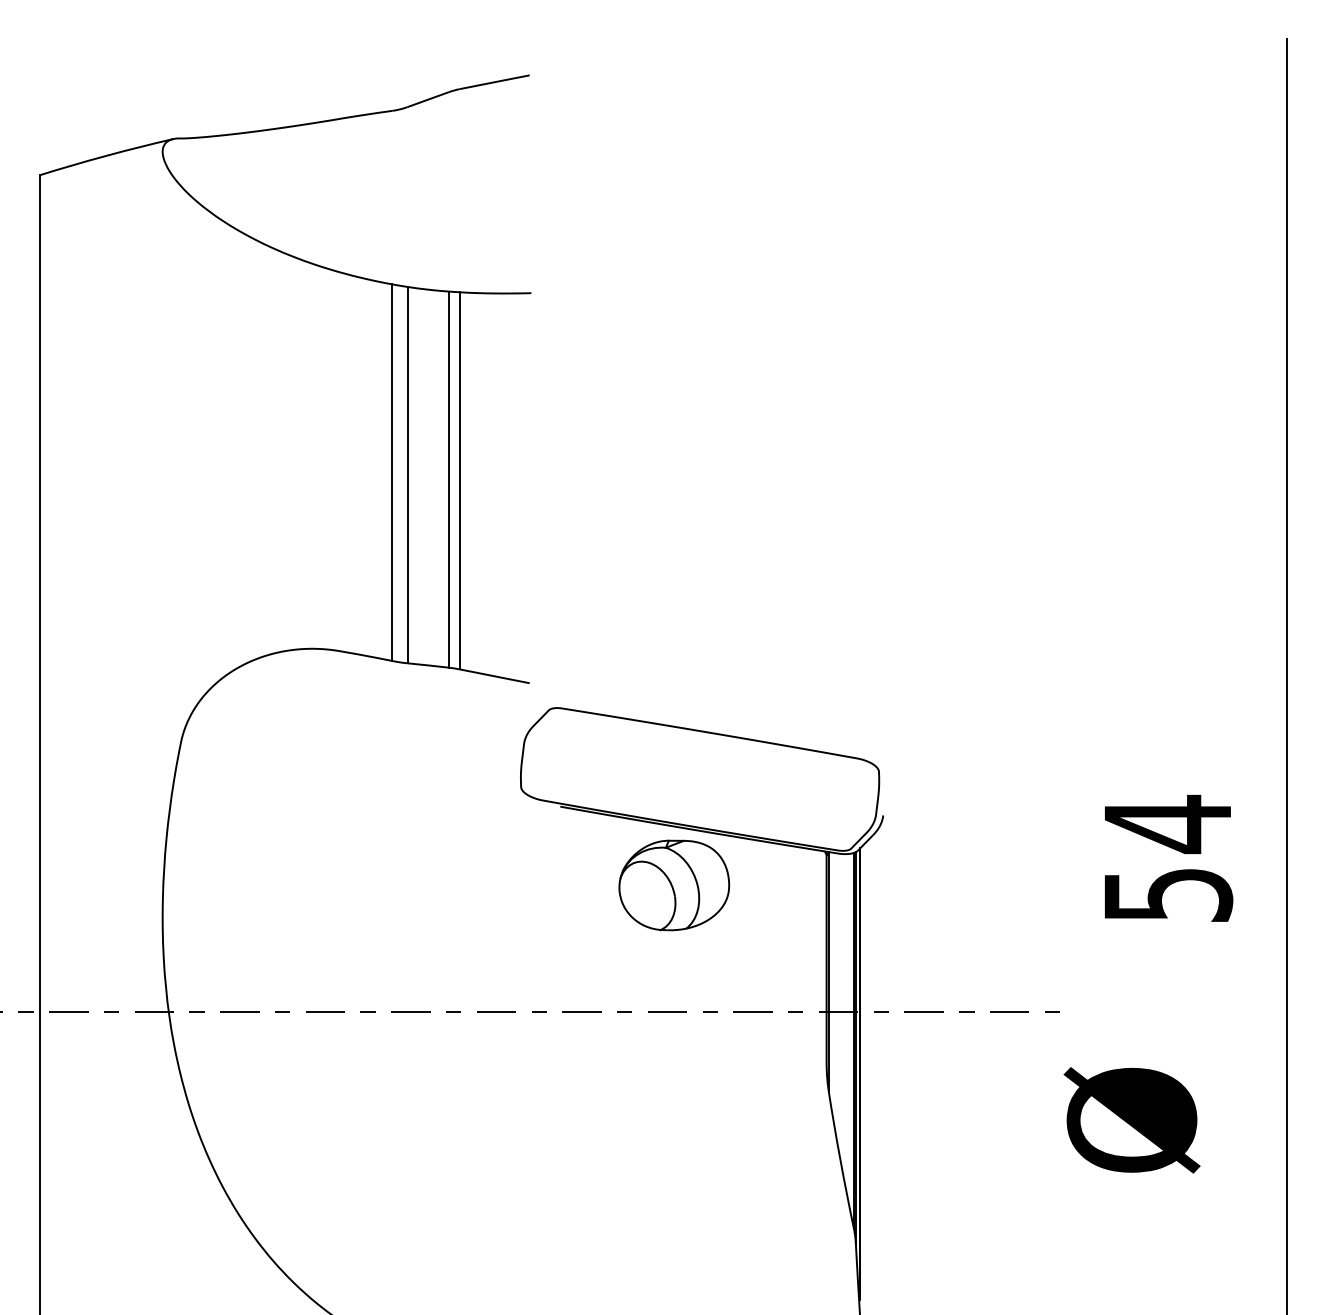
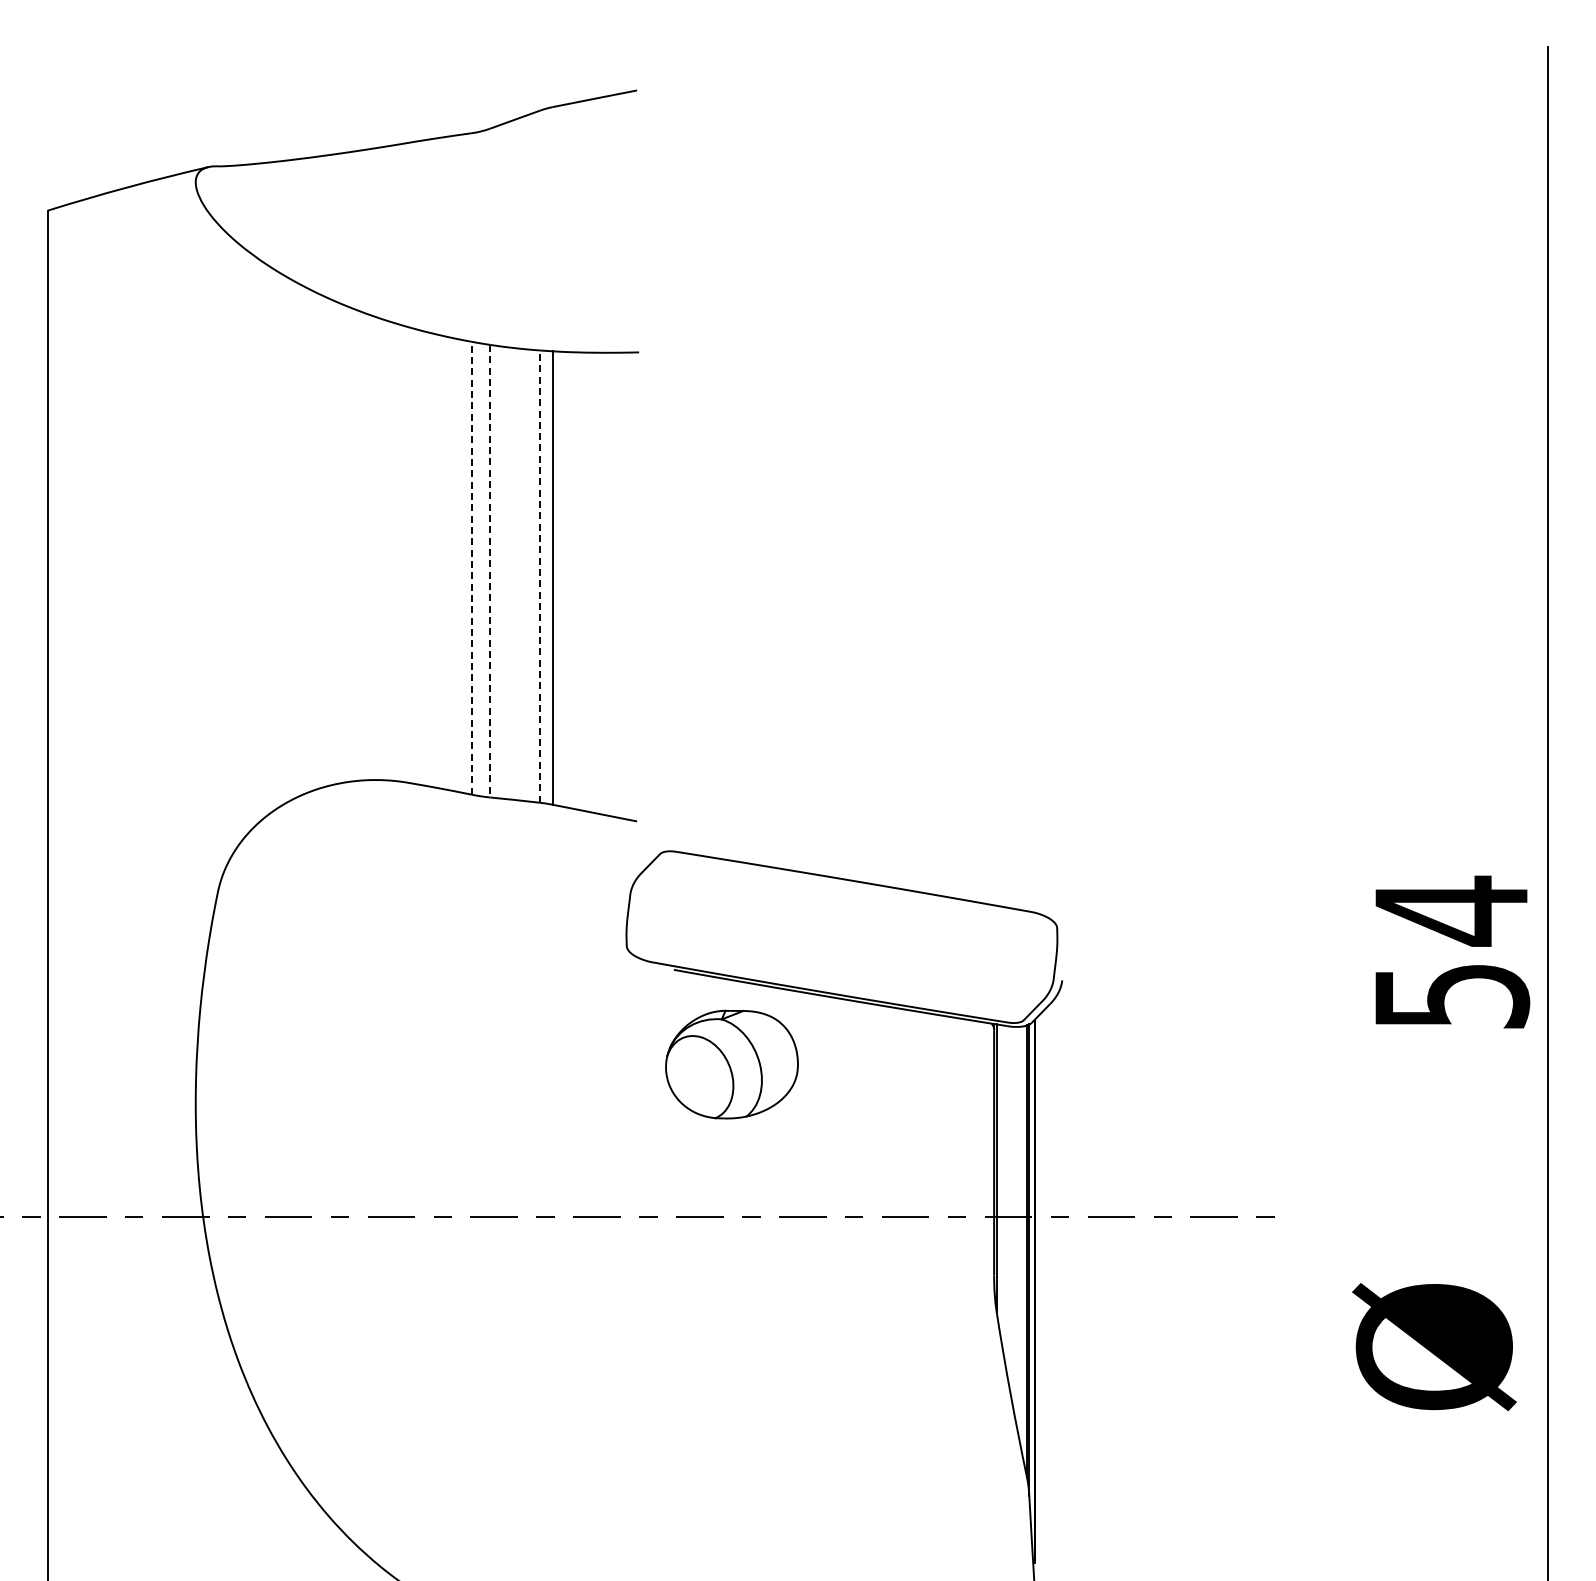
line: (391, 472) -> (471, 567), solid -> dashed
line: (407, 475) -> (490, 571), solid -> dashed
line: (448, 479) -> (539, 576), solid -> dashed
text: (1168, 857) -> (1452, 951), moved
part: (673, 885) -> (731, 1064), moved
text: (1132, 1120) -> (1434, 1347), moved

